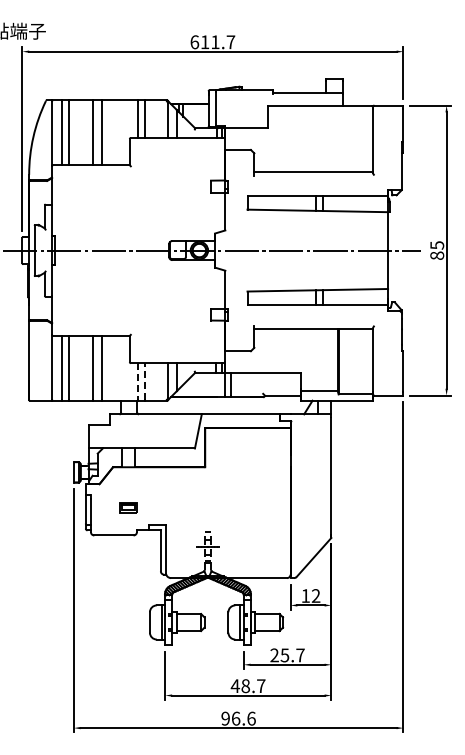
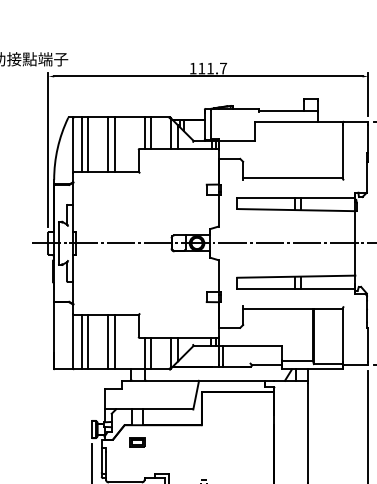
text: (194, 42) -> (192, 68), 611.7 -> 111.7
line: (144, 380) -> (150, 352), dashed -> solid
line: (137, 381) -> (145, 353), dashed -> solid
part: (128, 507) -> (137, 442), moved

